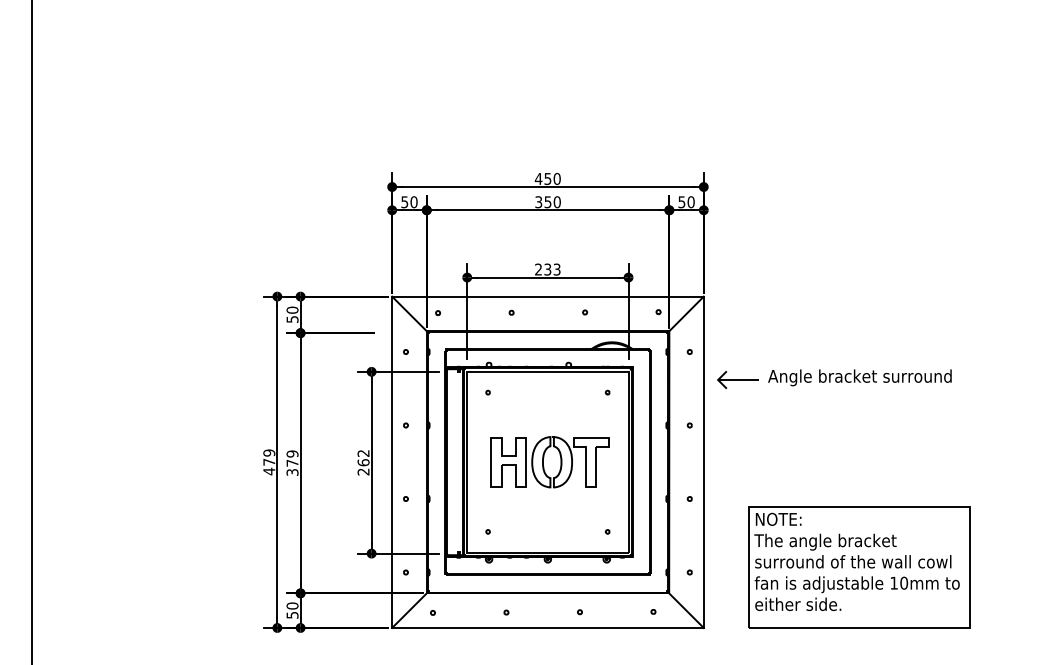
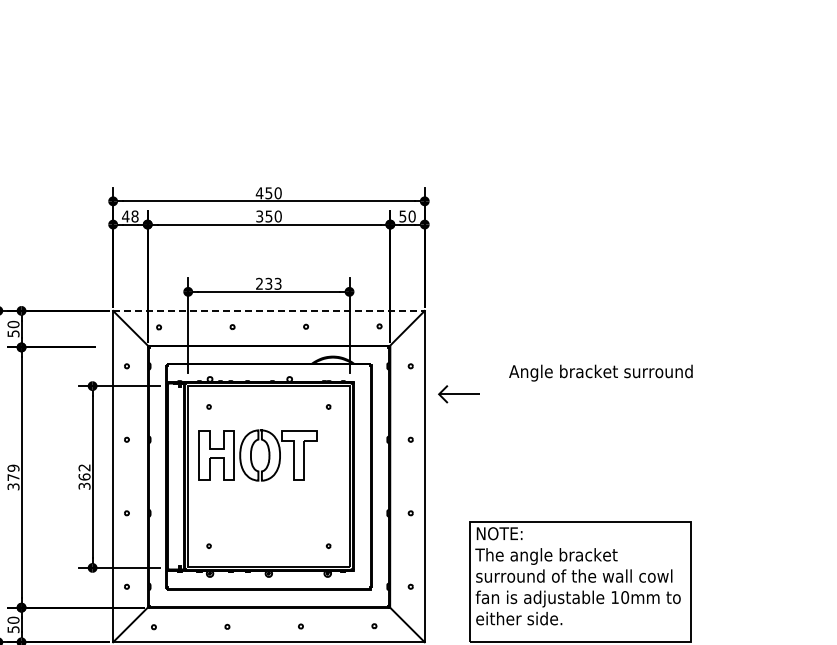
text: (409, 202) -> (130, 216), 50 -> 48
line: (547, 296) -> (268, 310), solid -> dashed
text: (859, 377) -> (600, 372), moved
part: (549, 462) -> (257, 455), moved
text: (363, 471) -> (84, 485), 262 -> 362

